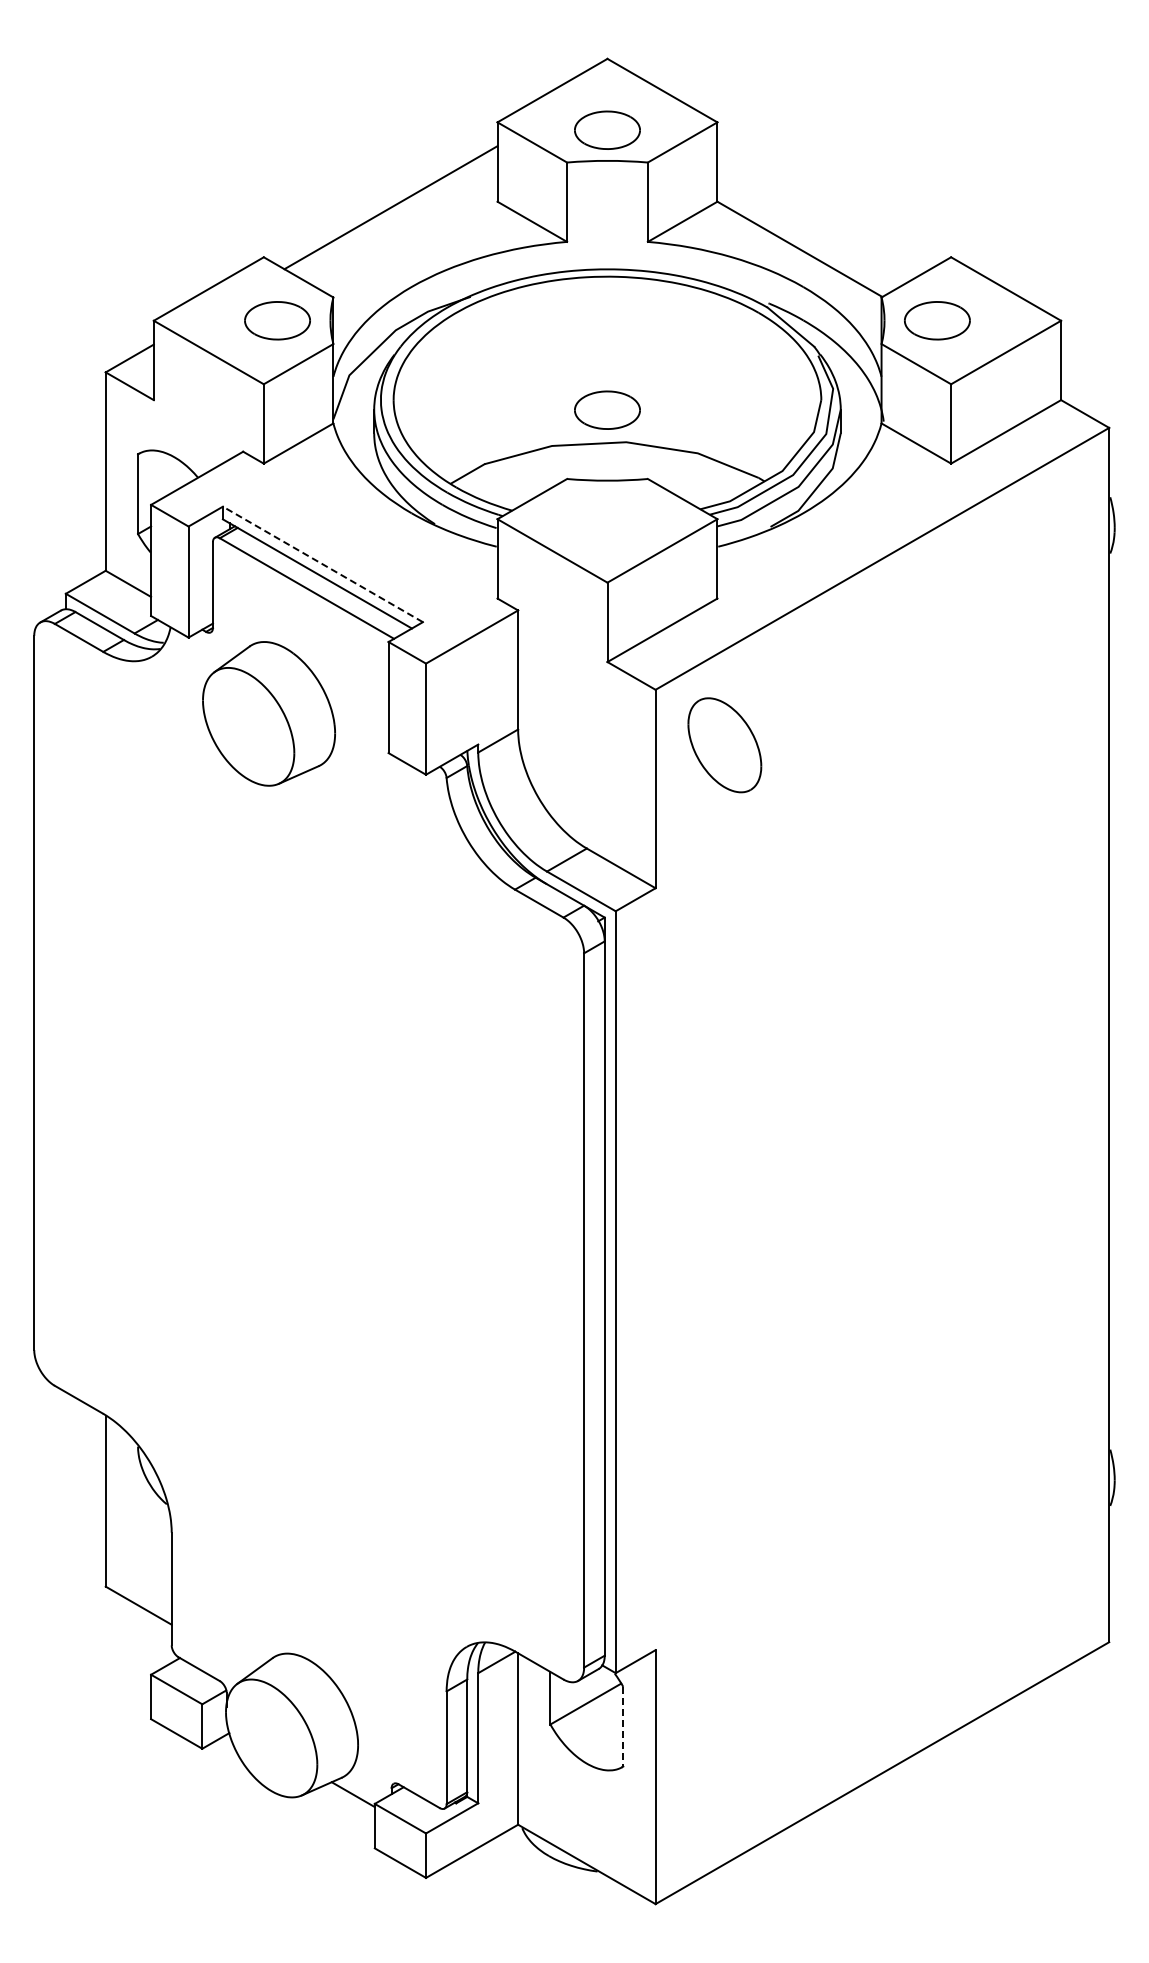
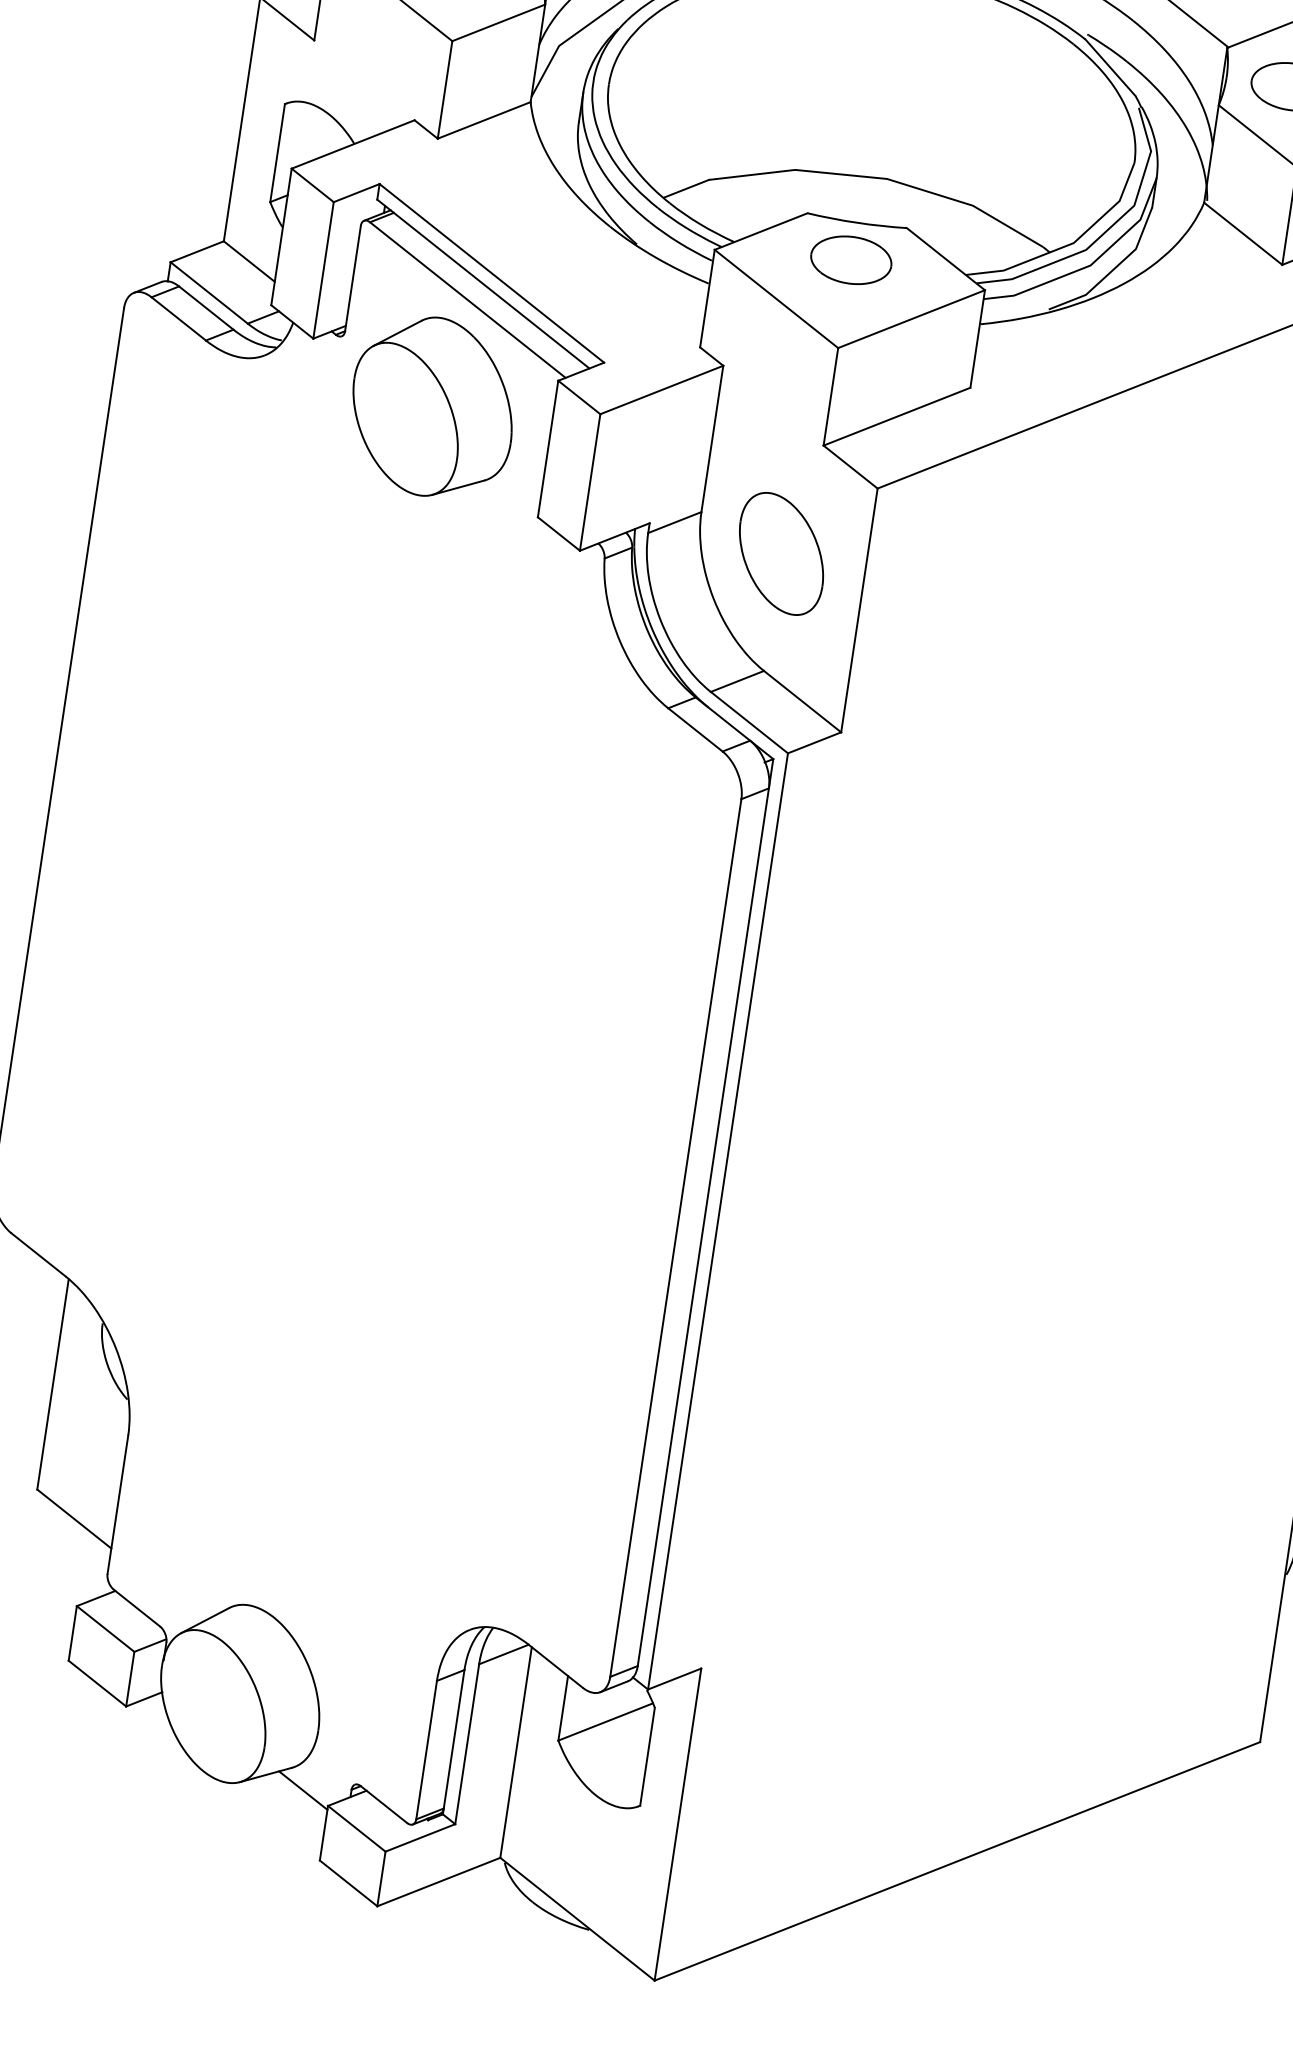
part: (607, 409) -> (851, 259), moved
line: (322, 564) -> (491, 273), dashed -> solid
part: (268, 713) -> (432, 406), moved
part: (724, 745) -> (781, 554), moved
line: (623, 1726) -> (647, 1756), dashed -> solid

